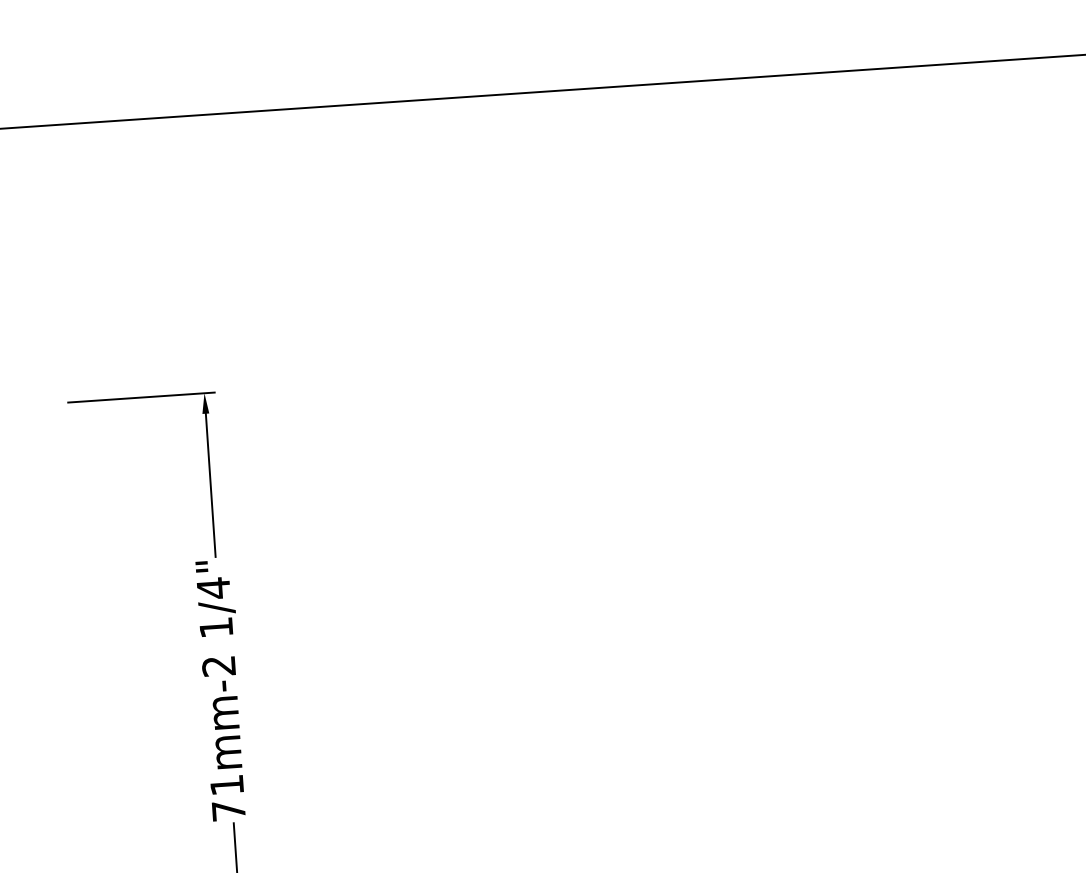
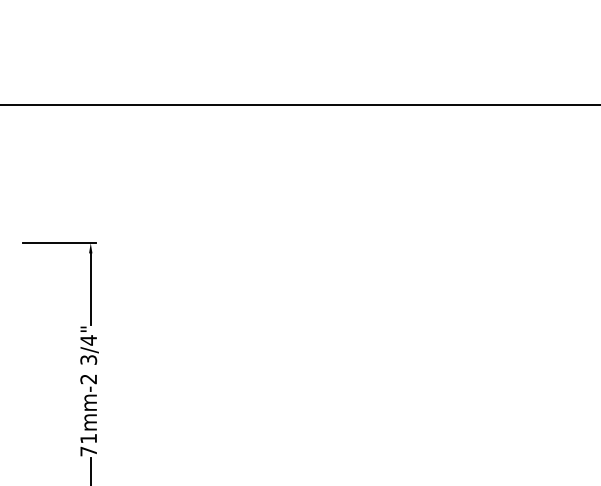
text: (215, 626) -> (88, 359), 1/4" -> 3/4"

